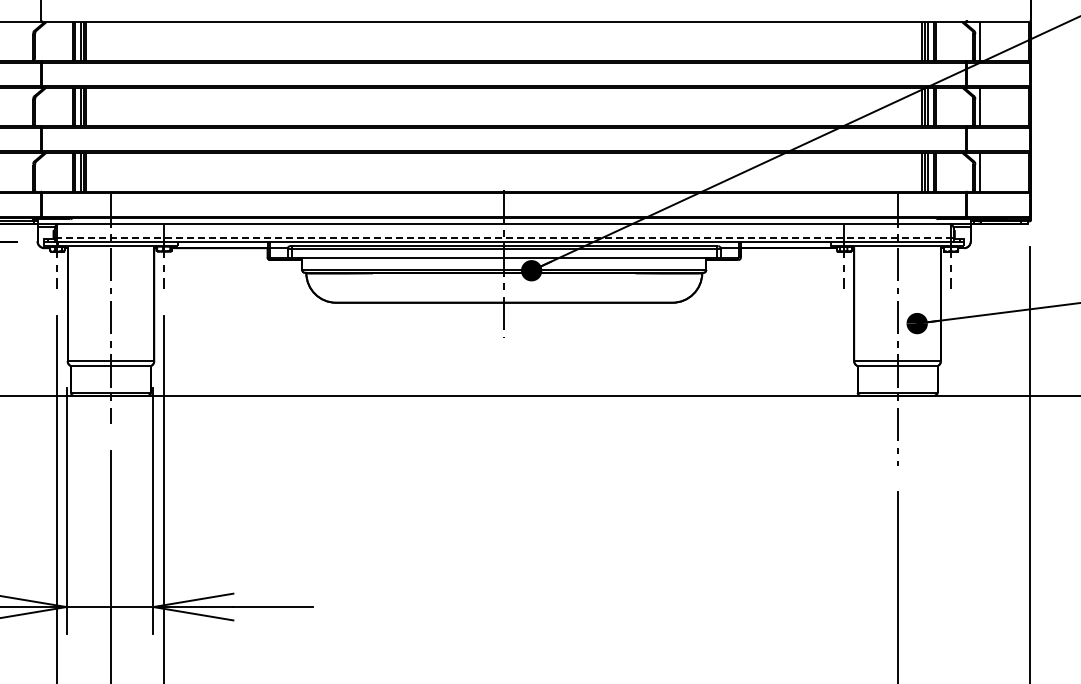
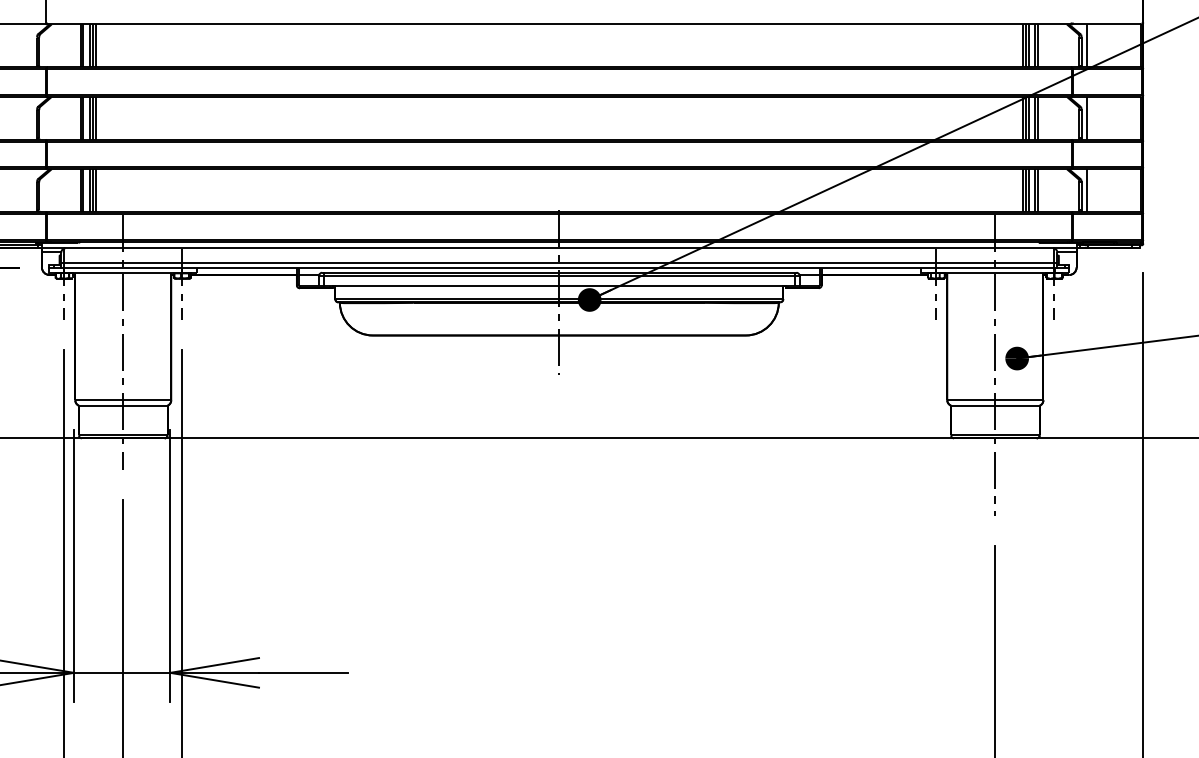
line: (504, 237) -> (559, 263), dashed -> solid

